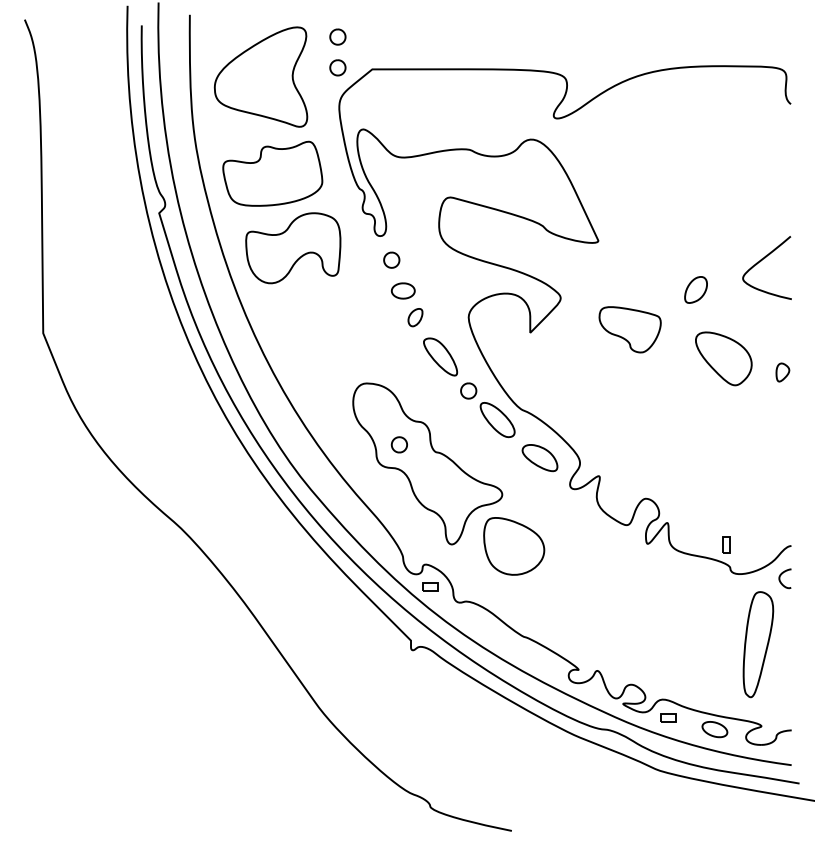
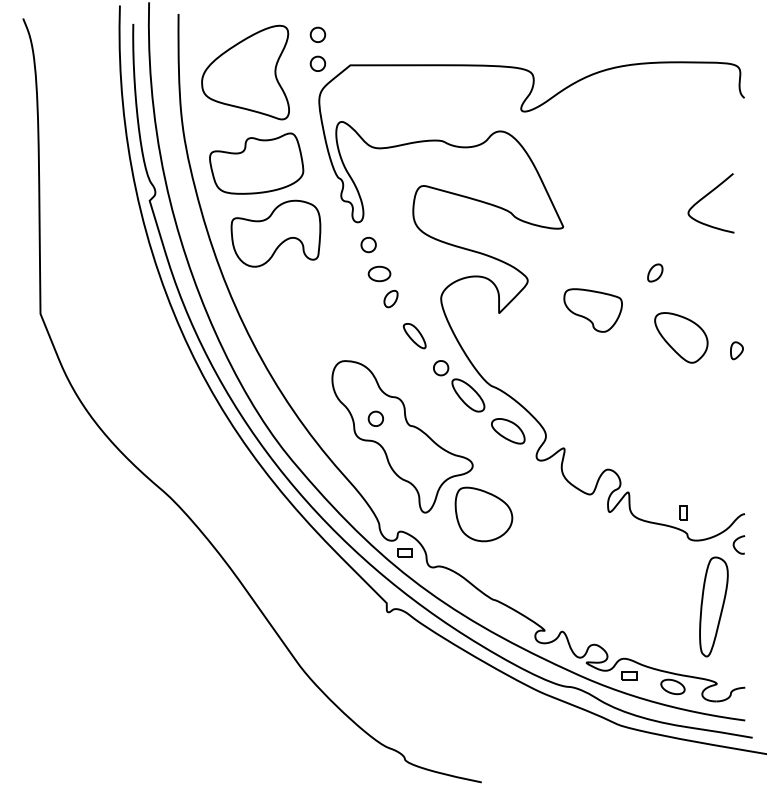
curve: (761, 261) -> (705, 197), moved
part: (696, 289) -> (655, 272), size x0.7
part: (440, 356) -> (414, 335), size x0.7

